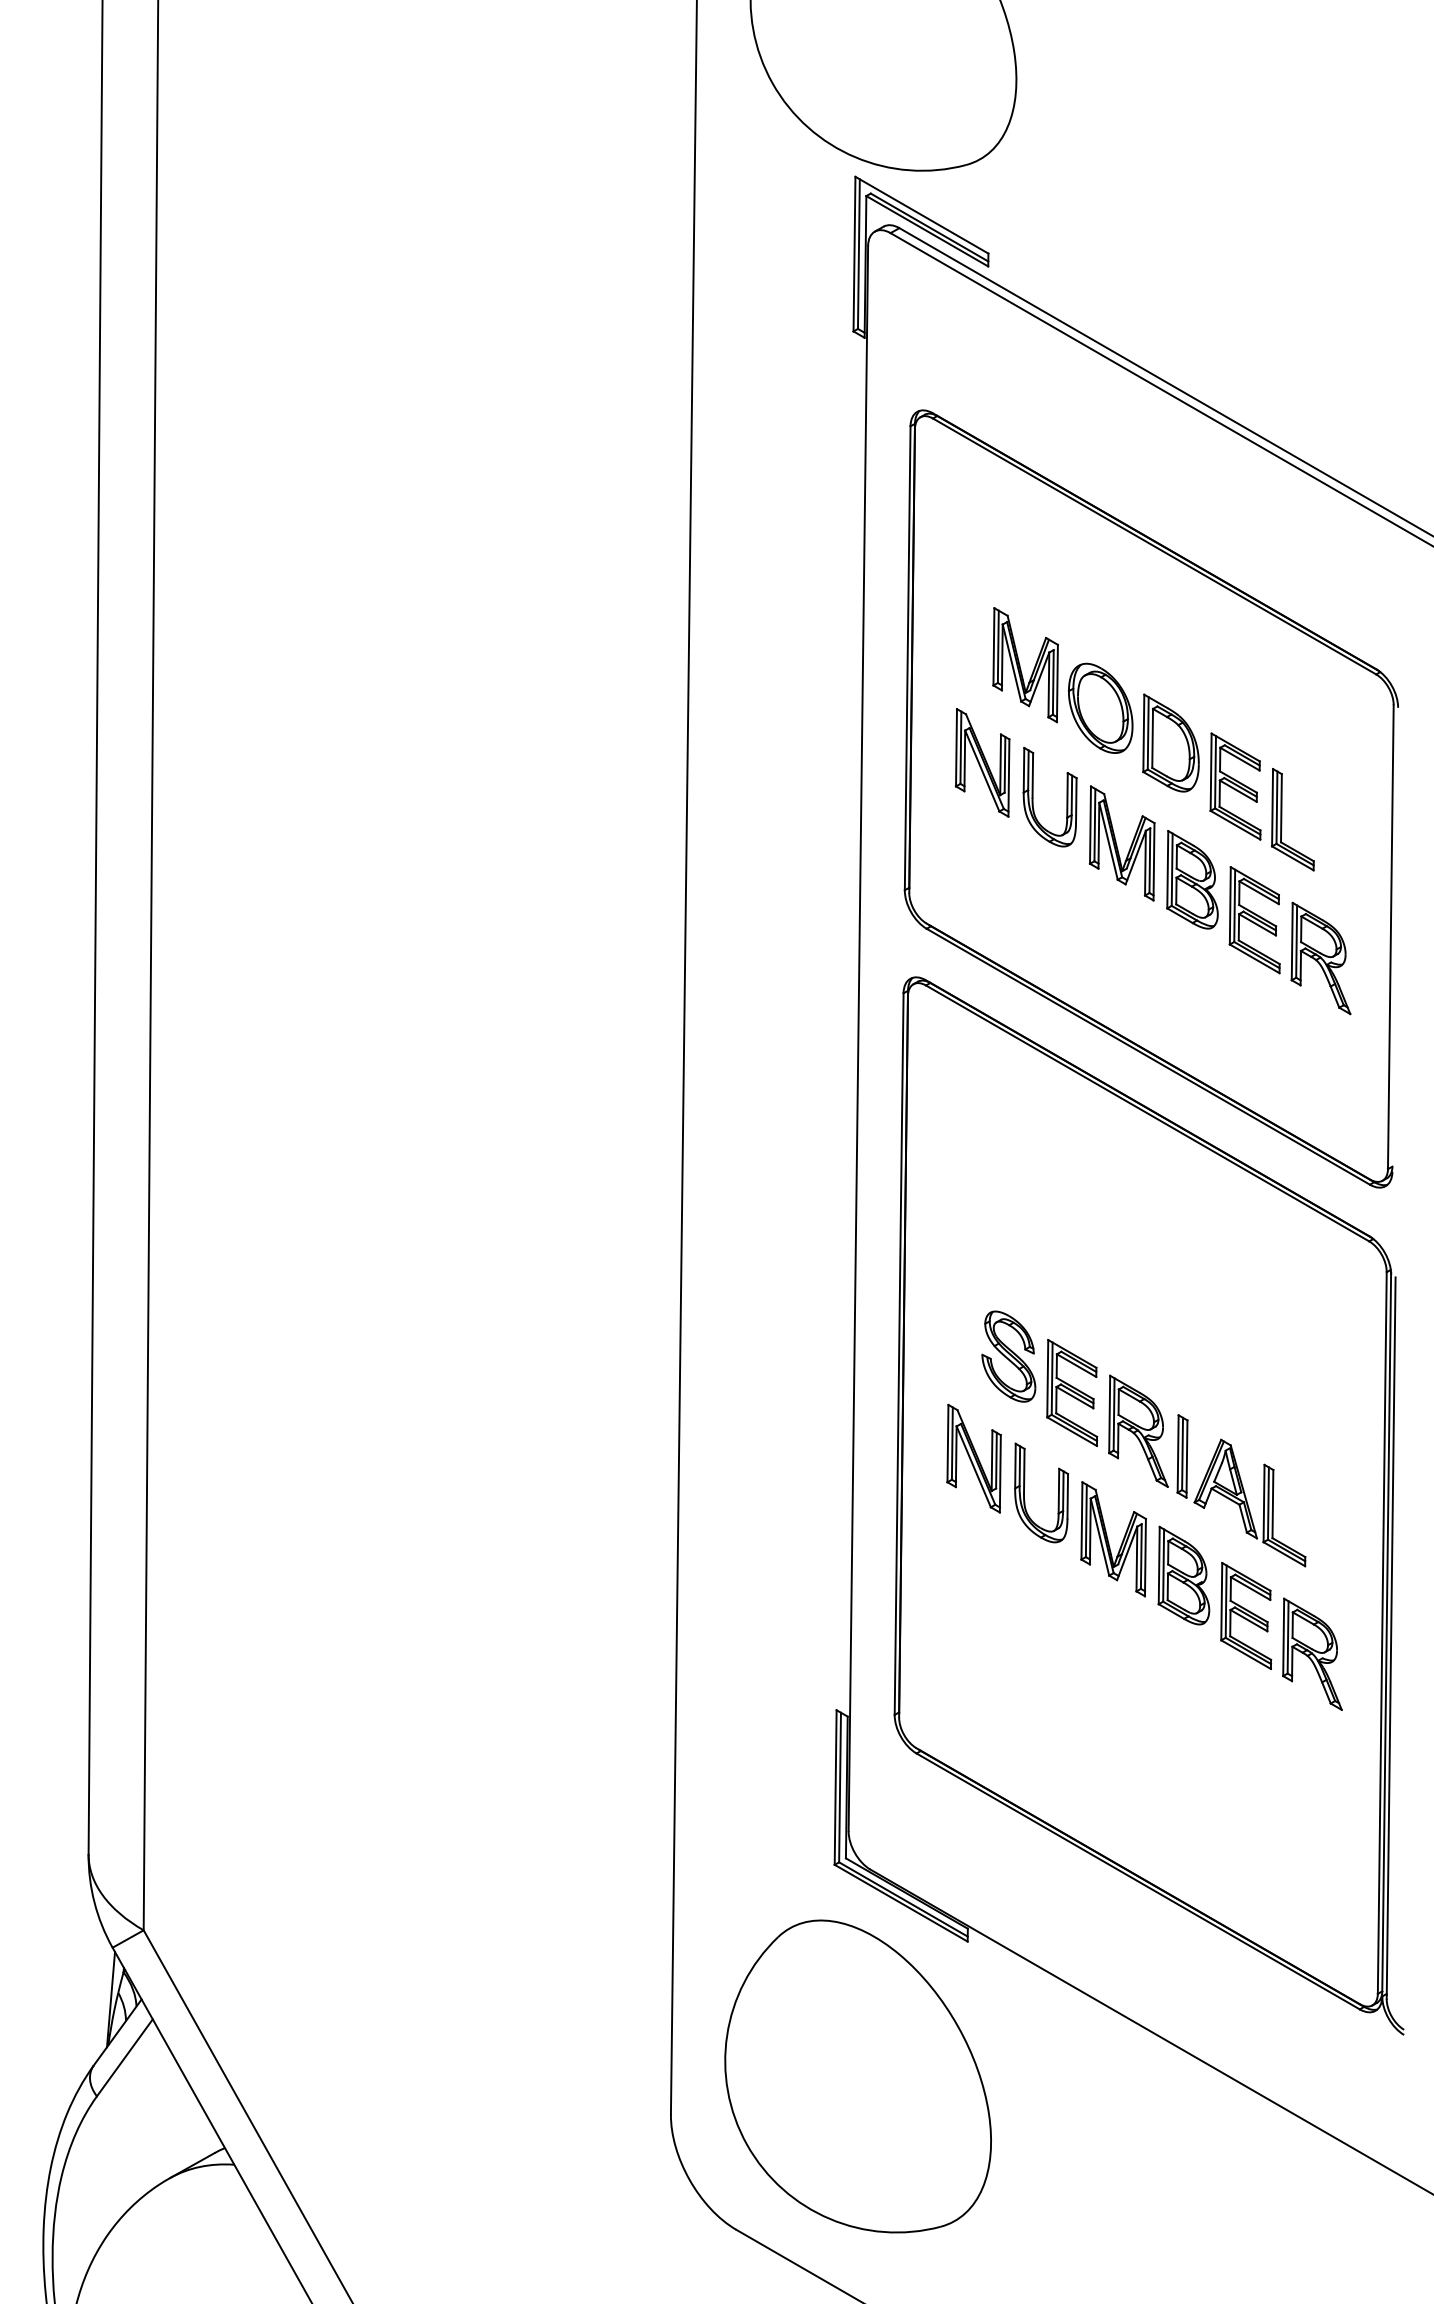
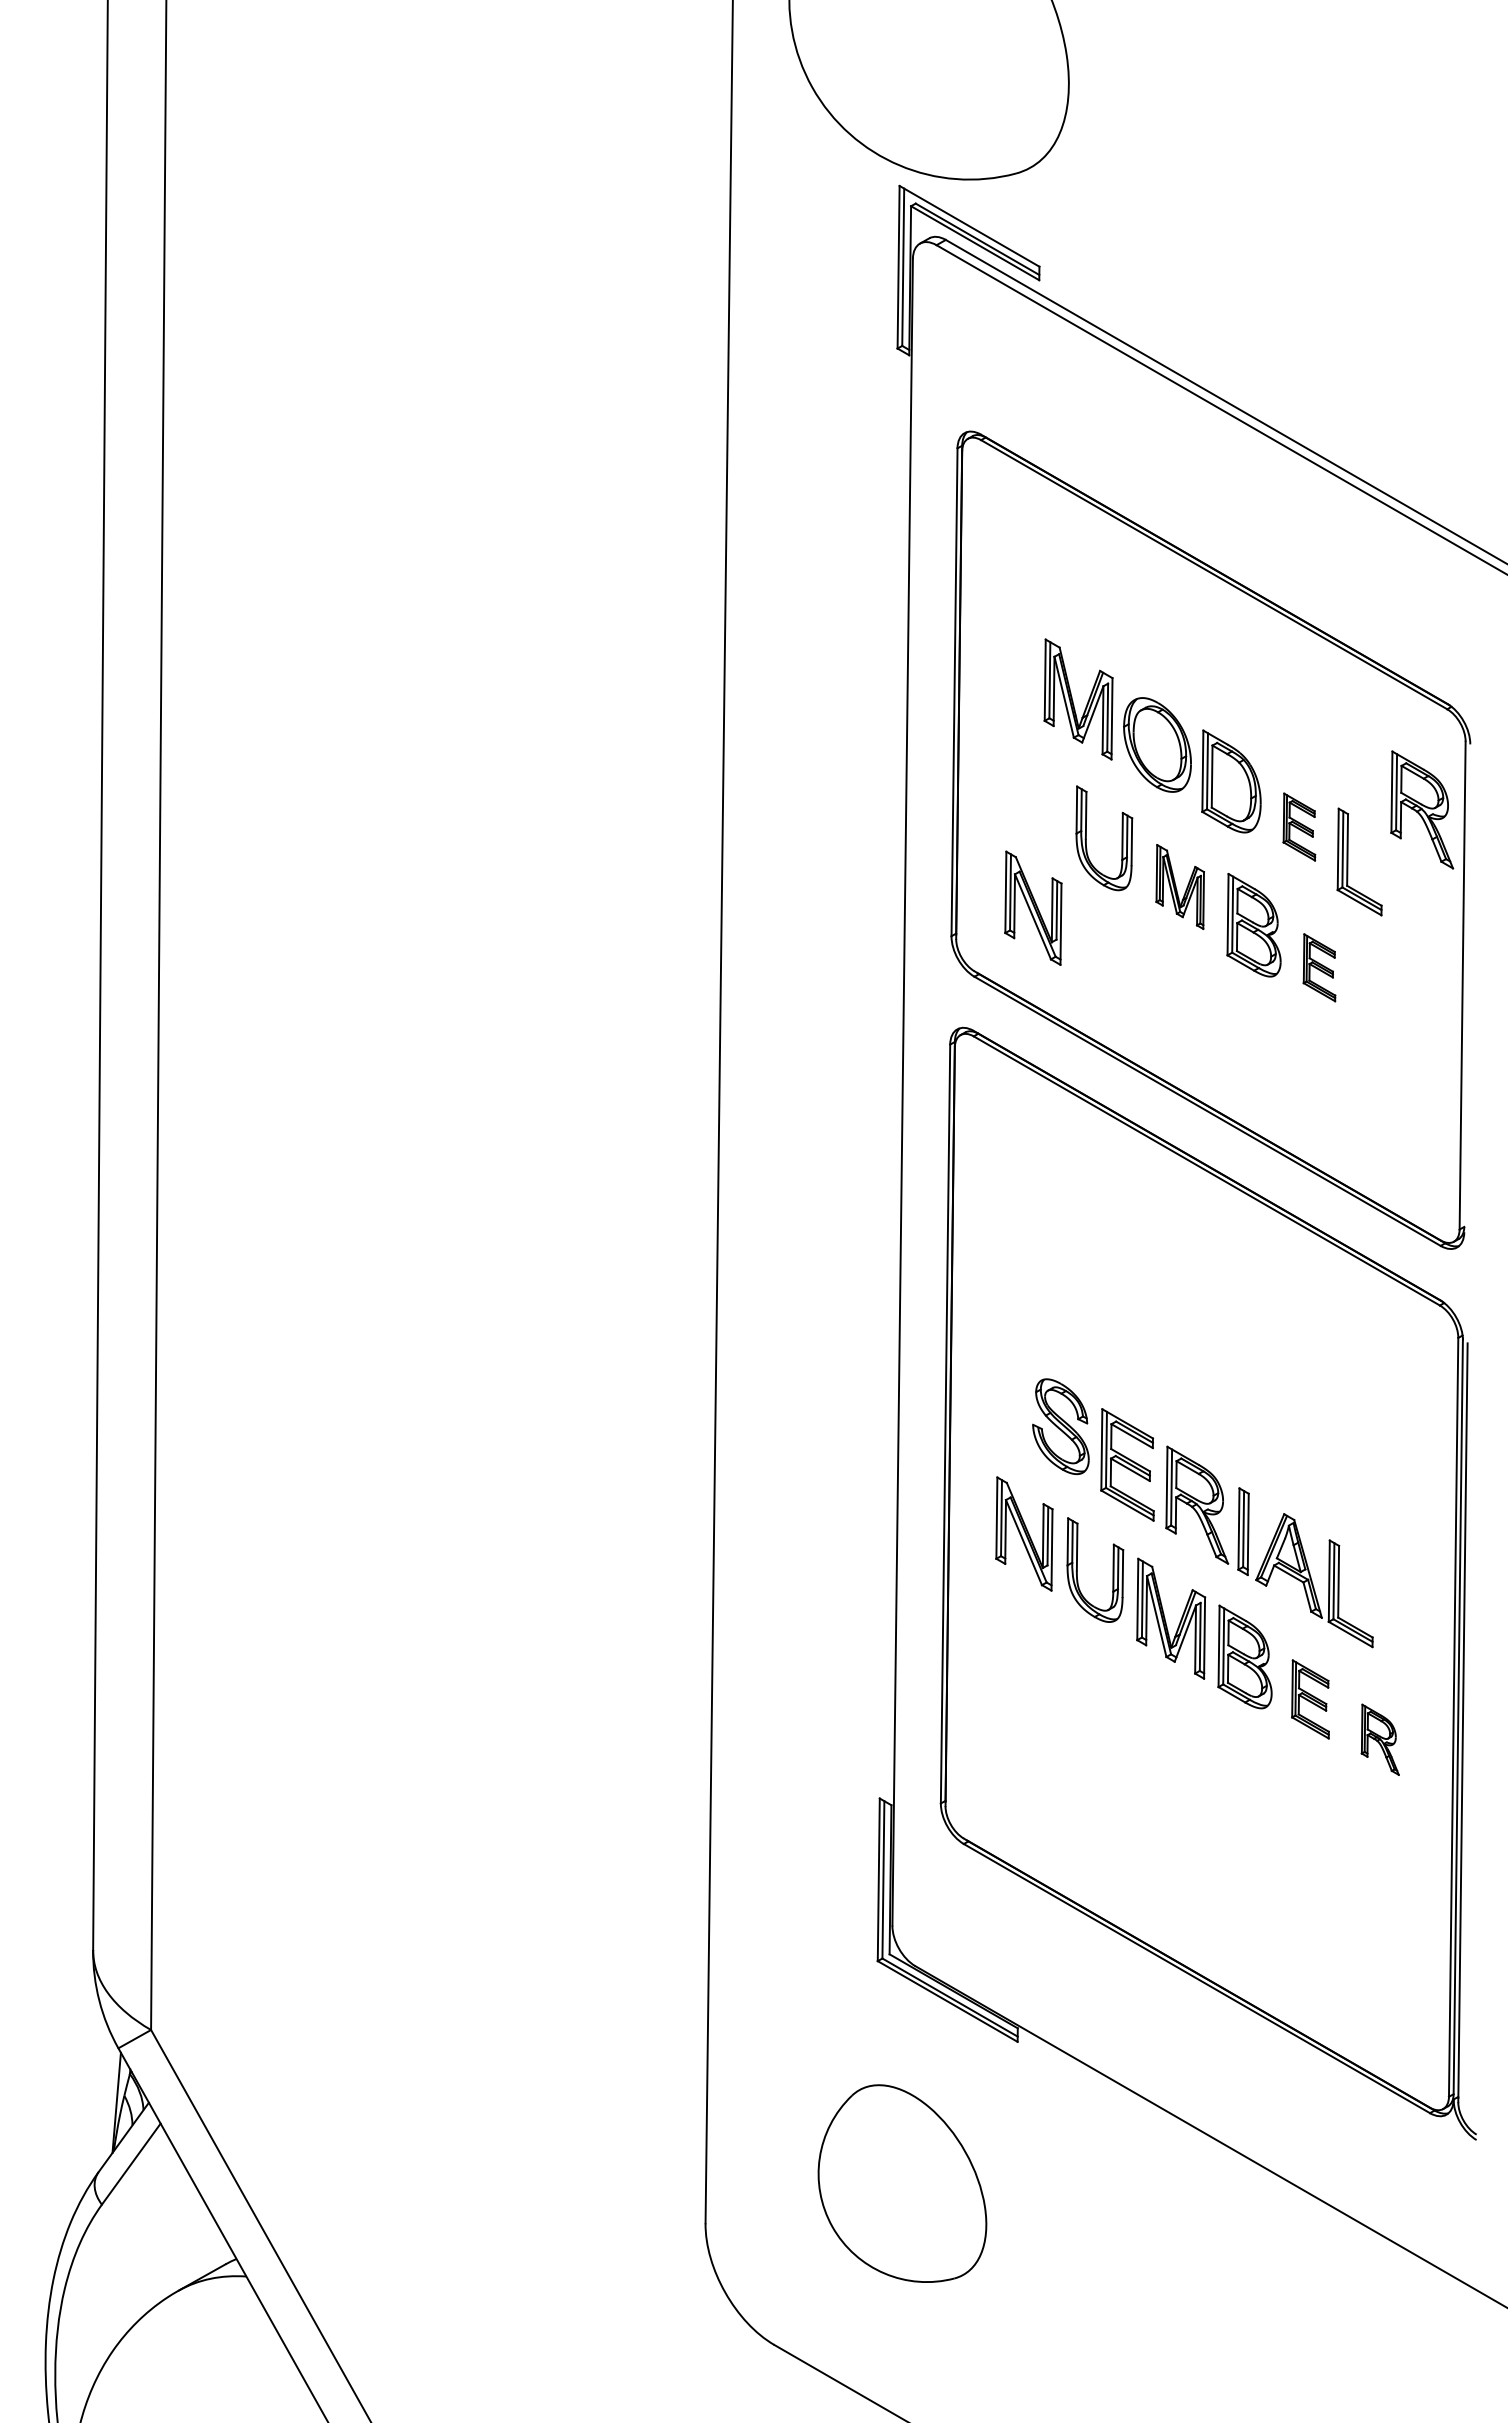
part: (982, 762) -> (1033, 907), moved
part: (1235, 785) -> (1299, 826), size x0.6
part: (1122, 842) -> (1180, 886), size x0.7
part: (1254, 919) -> (1319, 967), size x0.6
part: (1321, 958) -> (1422, 809), moved
part: (1246, 1616) -> (1310, 1699), size x0.7
part: (1312, 1654) -> (1380, 1739), size x0.6
part: (858, 2076) -> (902, 2183), size x0.6

